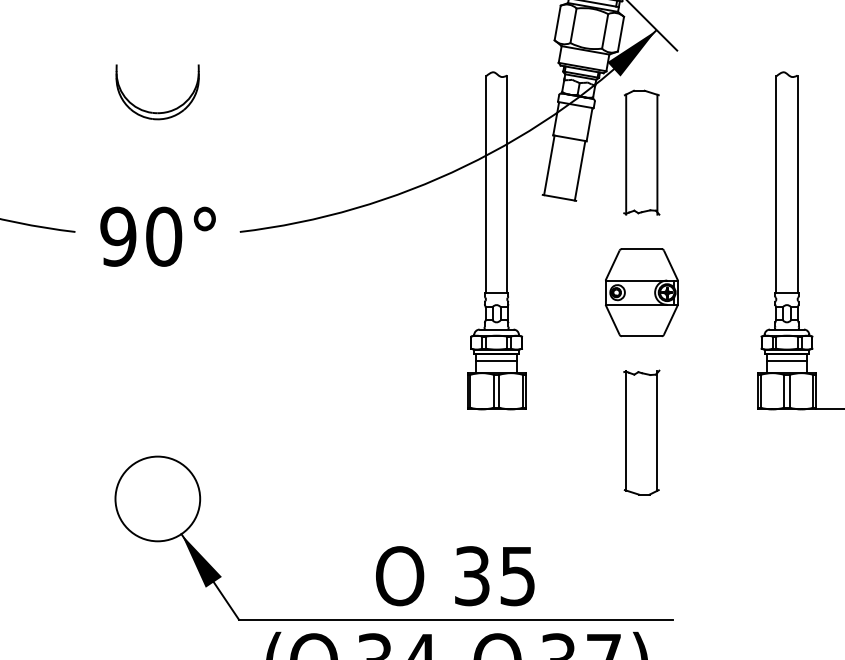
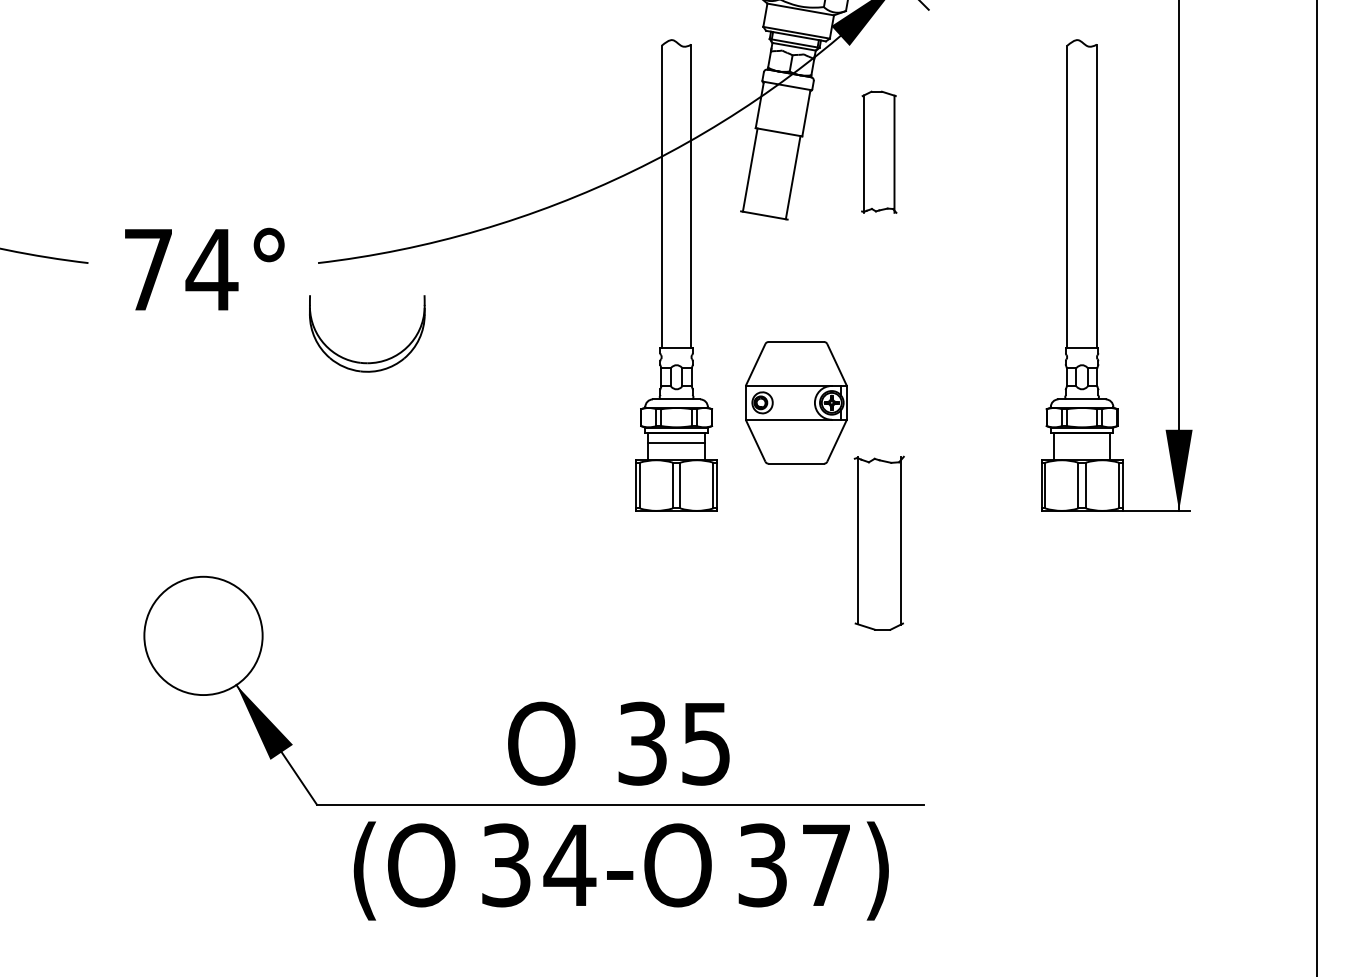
part: (152, 111) -> (360, 361), moved
part: (641, 152) -> (878, 151), size x0.7
text: (141, 236) -> (180, 269), 90° -> 74°
part: (641, 292) -> (796, 402), moved
line: (786, 361) -> (1081, 443), removed

